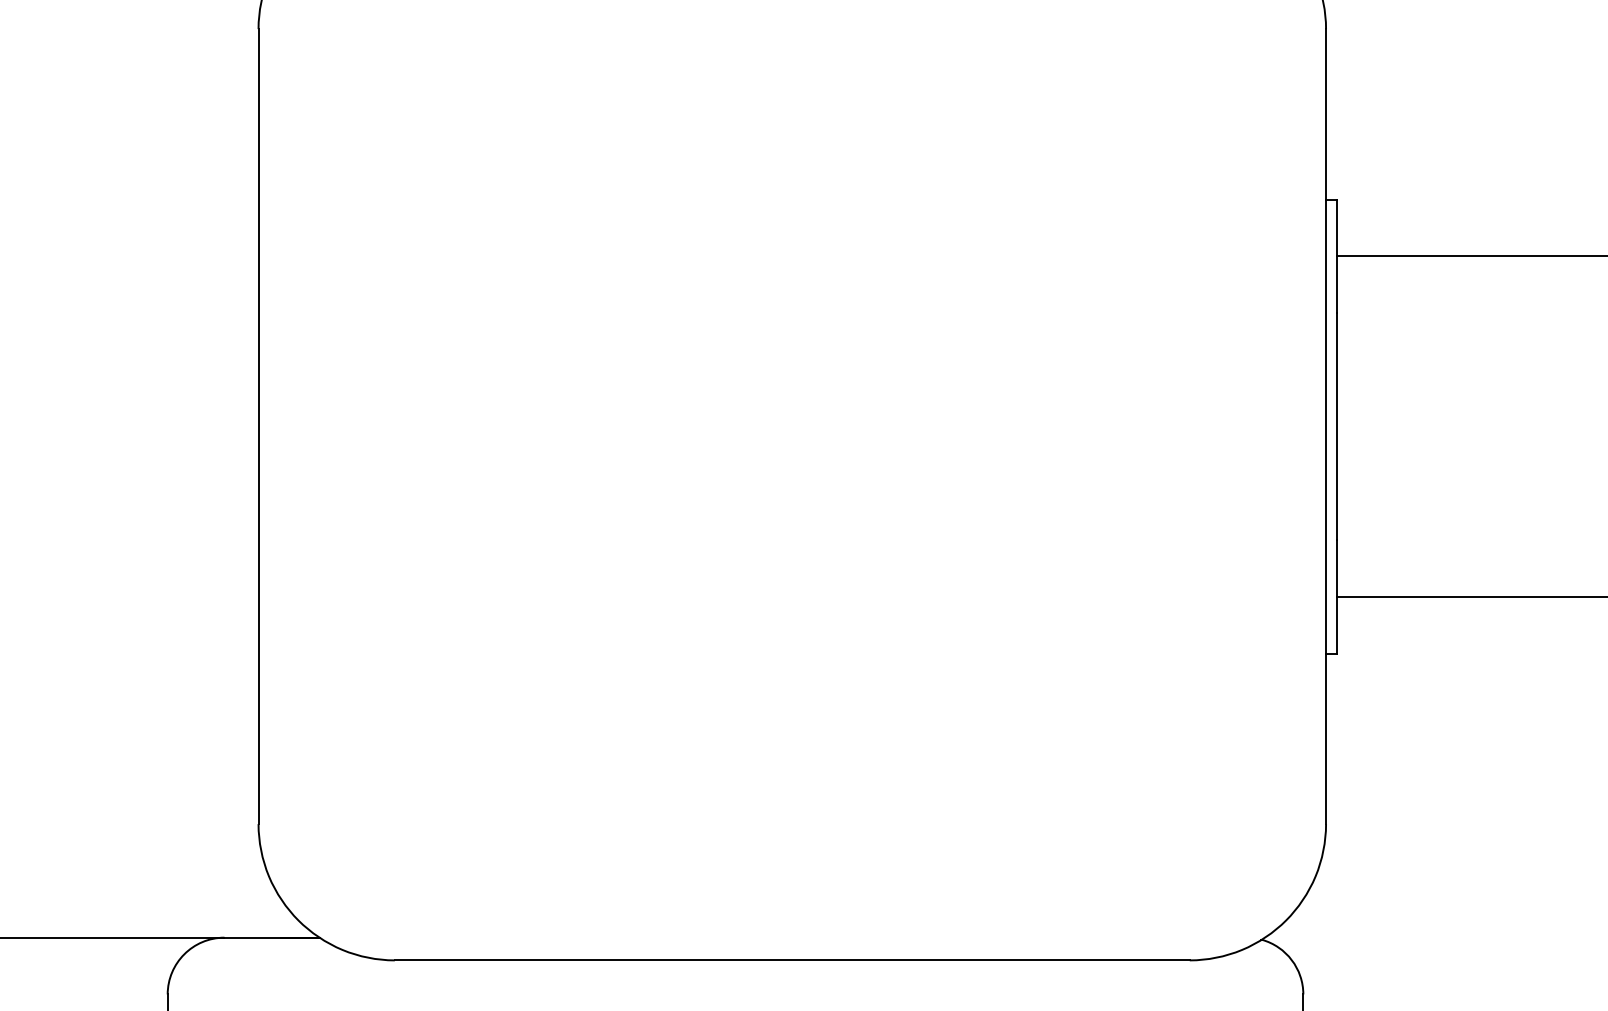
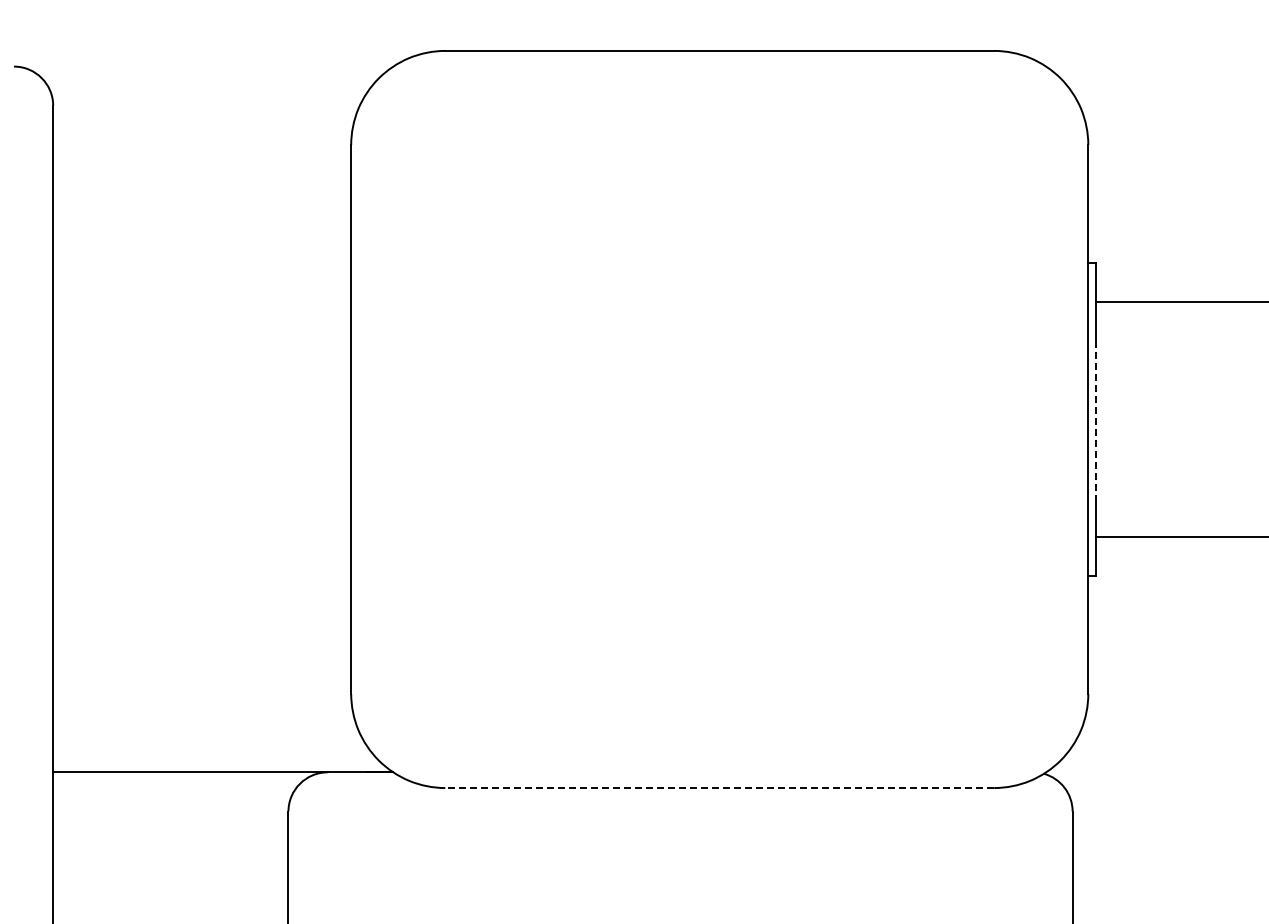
line: (1337, 426) -> (1096, 419), solid -> dashed
line: (791, 961) -> (719, 788), solid -> dashed

